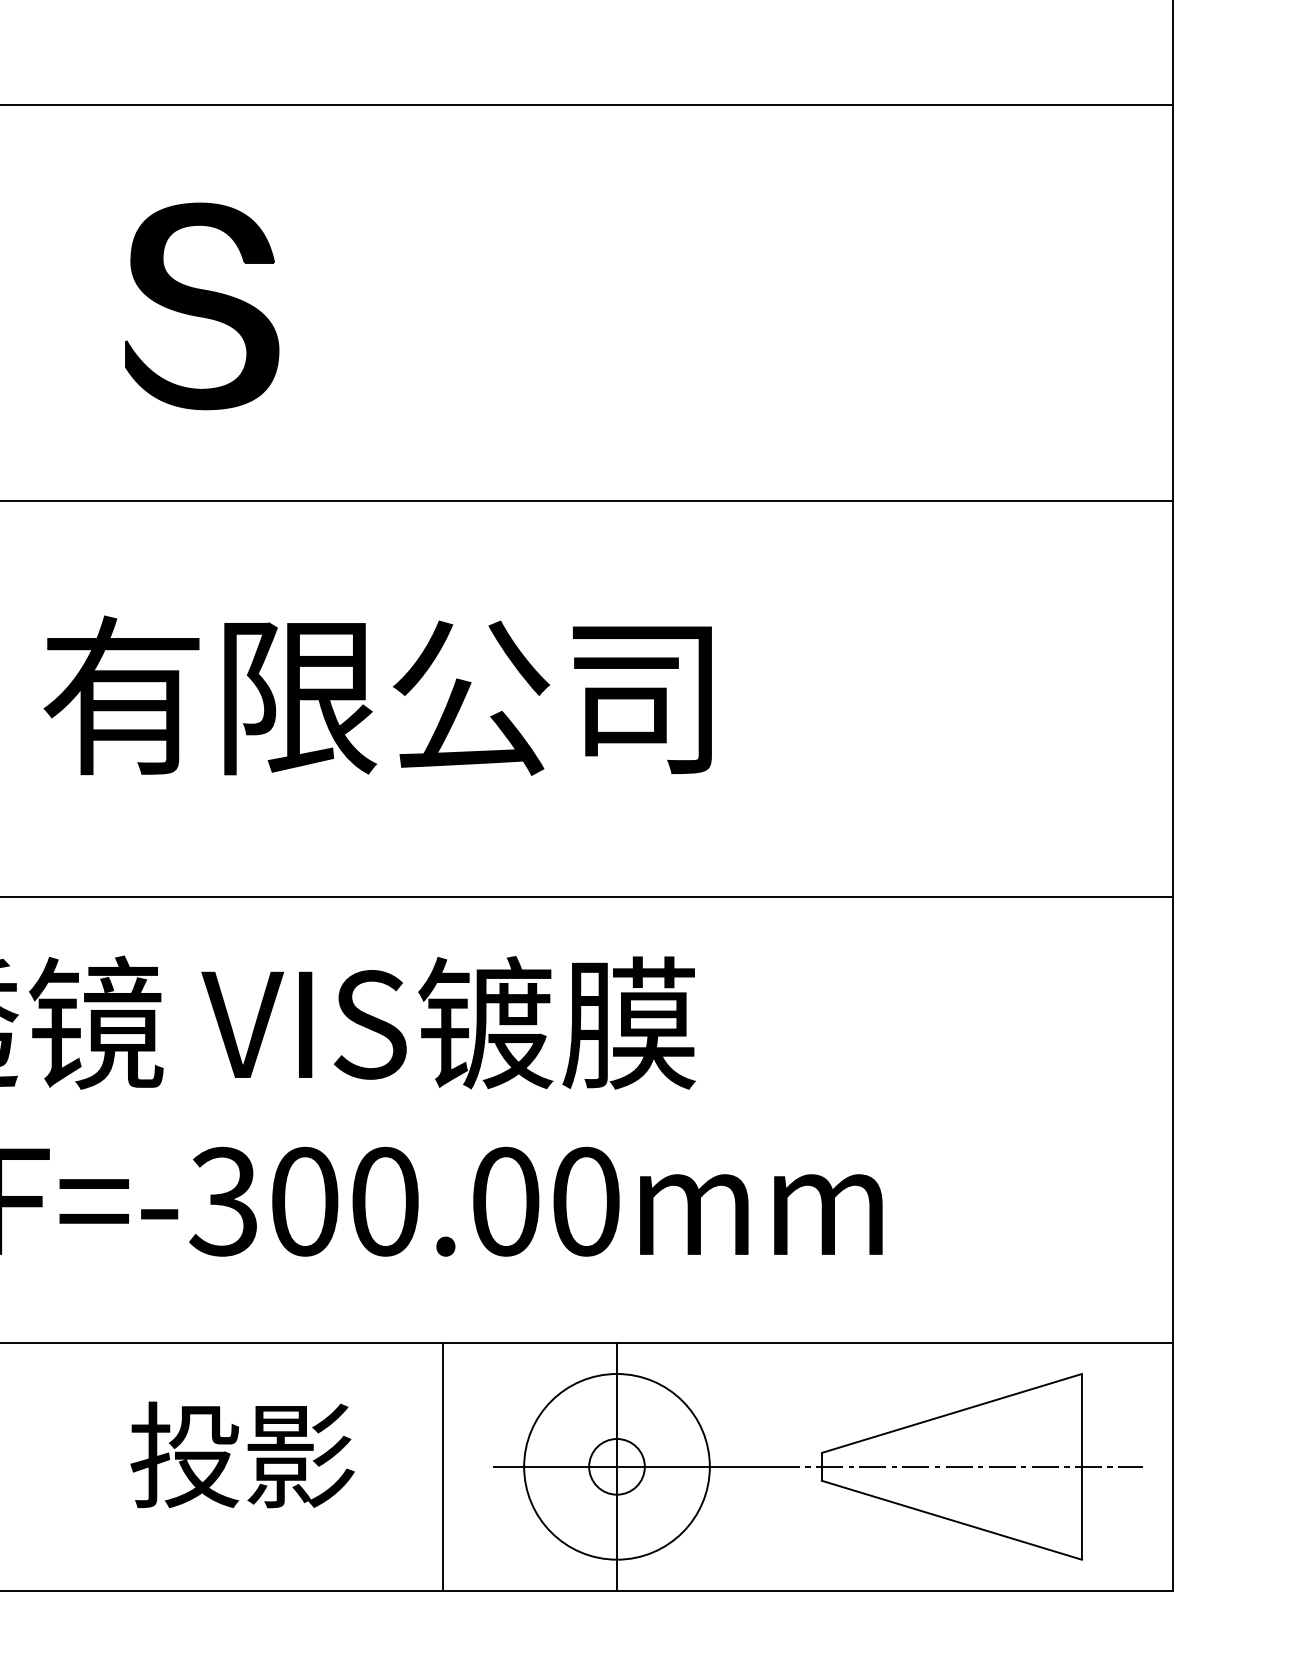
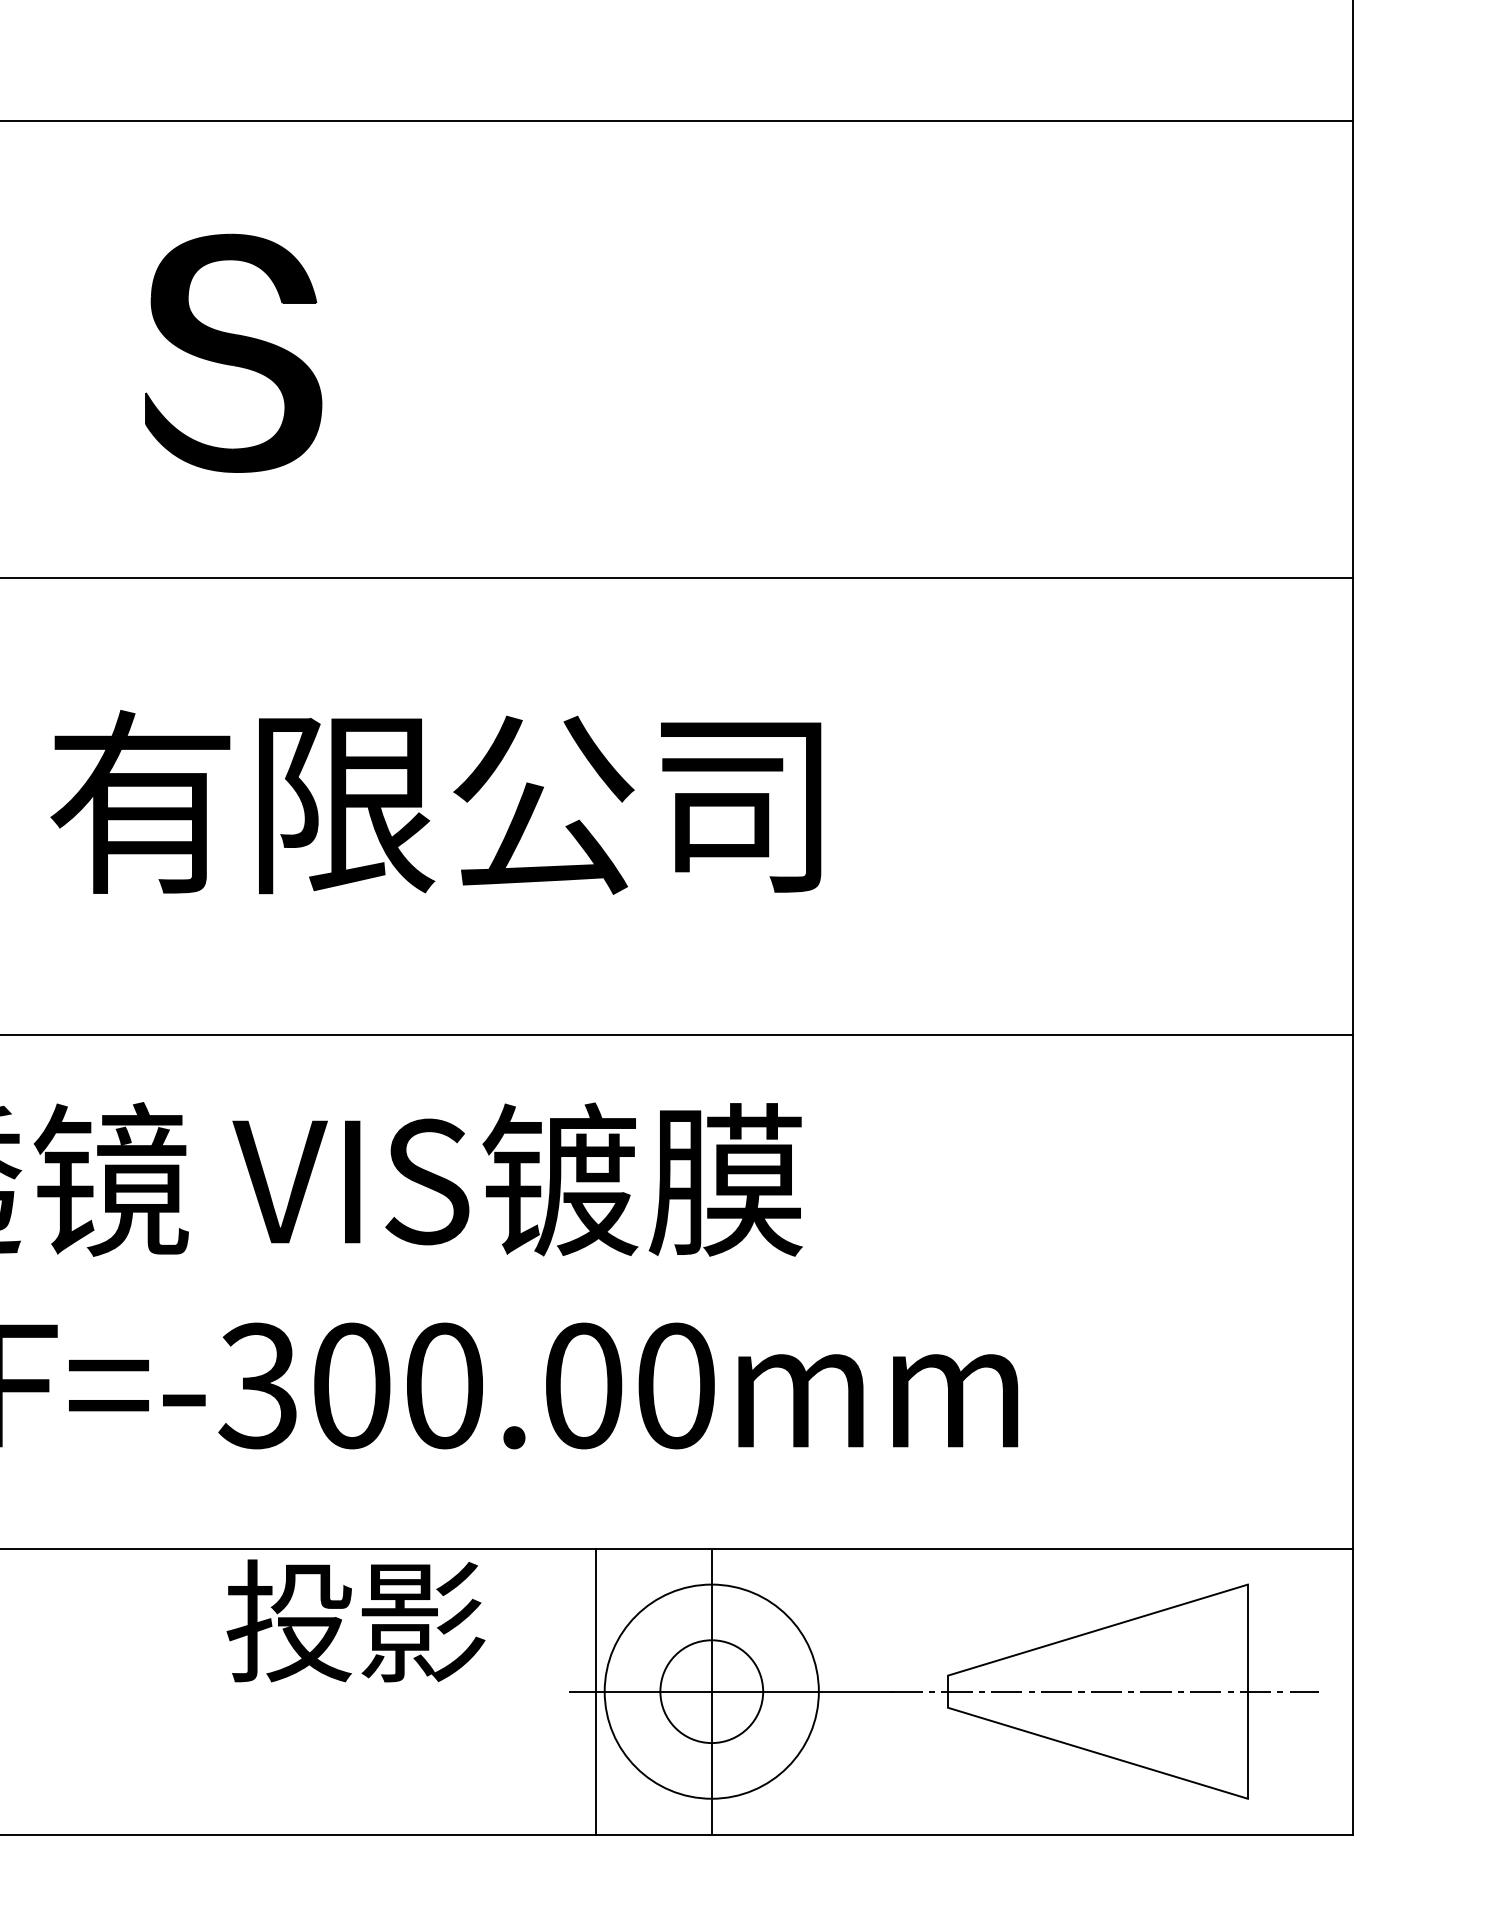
text: (242, 1454) -> (355, 1620), moved
line: (443, 1466) -> (596, 1691), moved
circle: (616, 1466) -> (711, 1691), size x1.6

